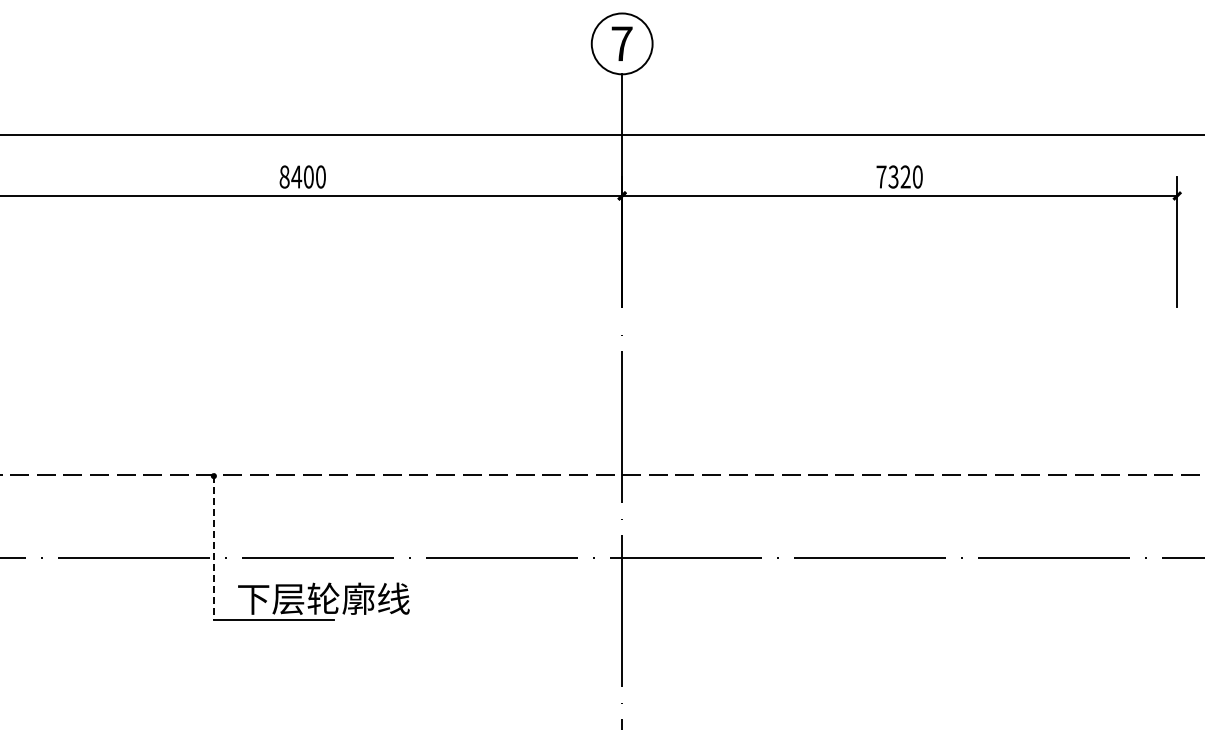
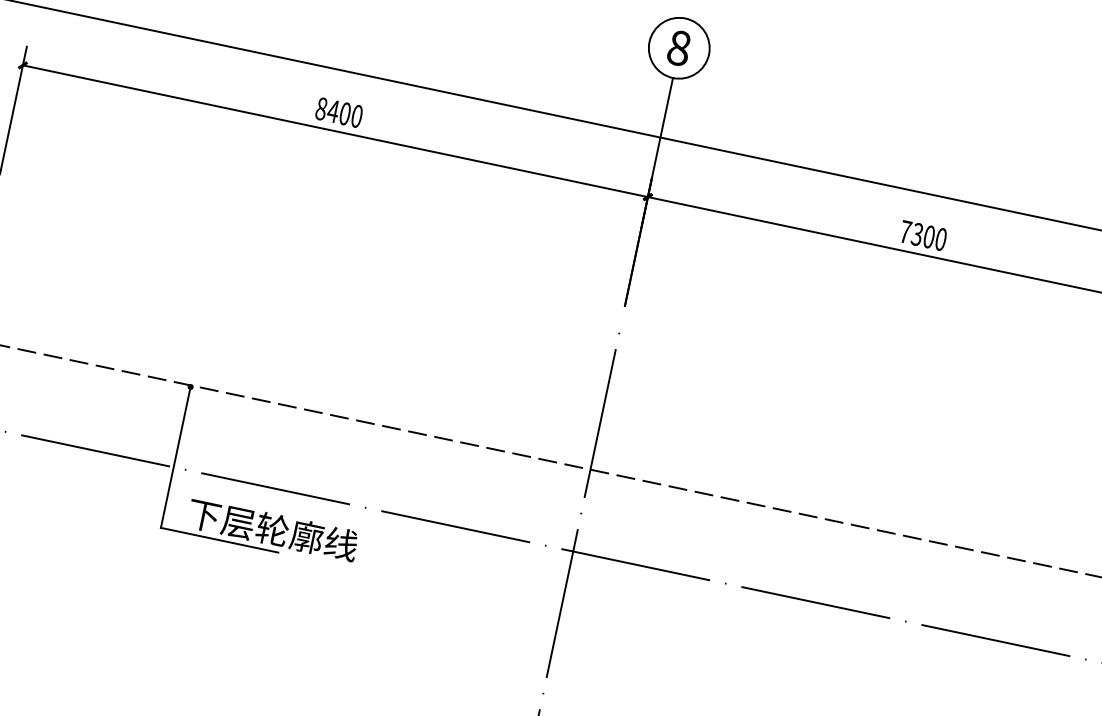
text: (621, 43) -> (678, 47), 7 -> 8
text: (905, 176) -> (929, 236), 7320 -> 7300
line: (213, 548) -> (175, 457), dashed -> solid

